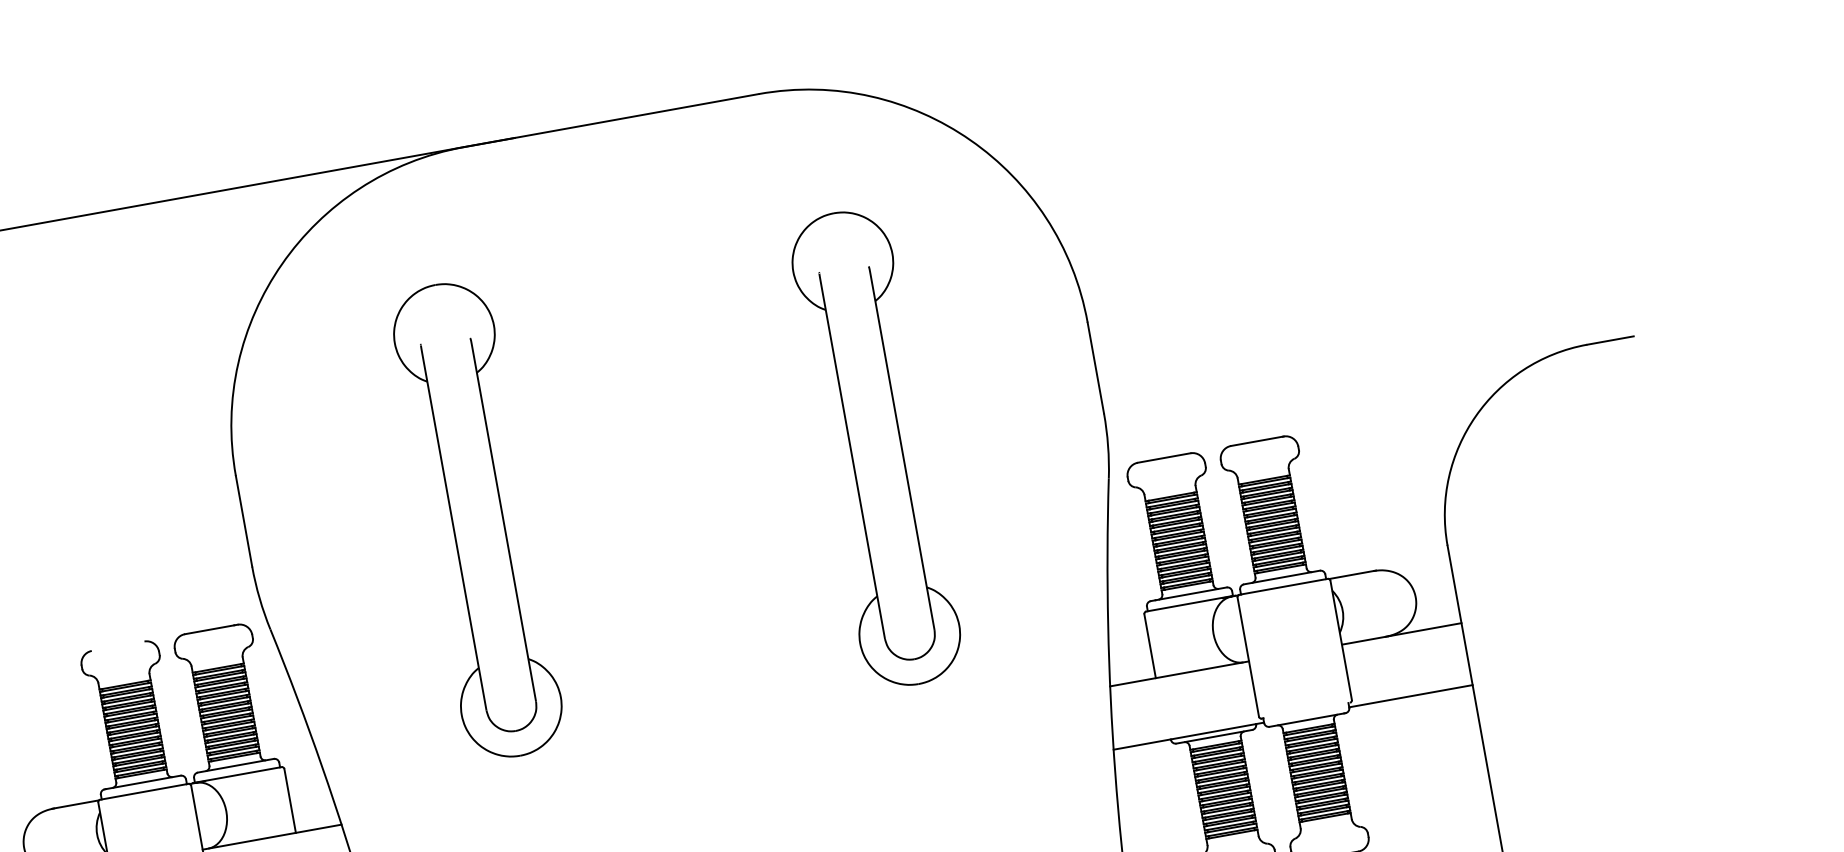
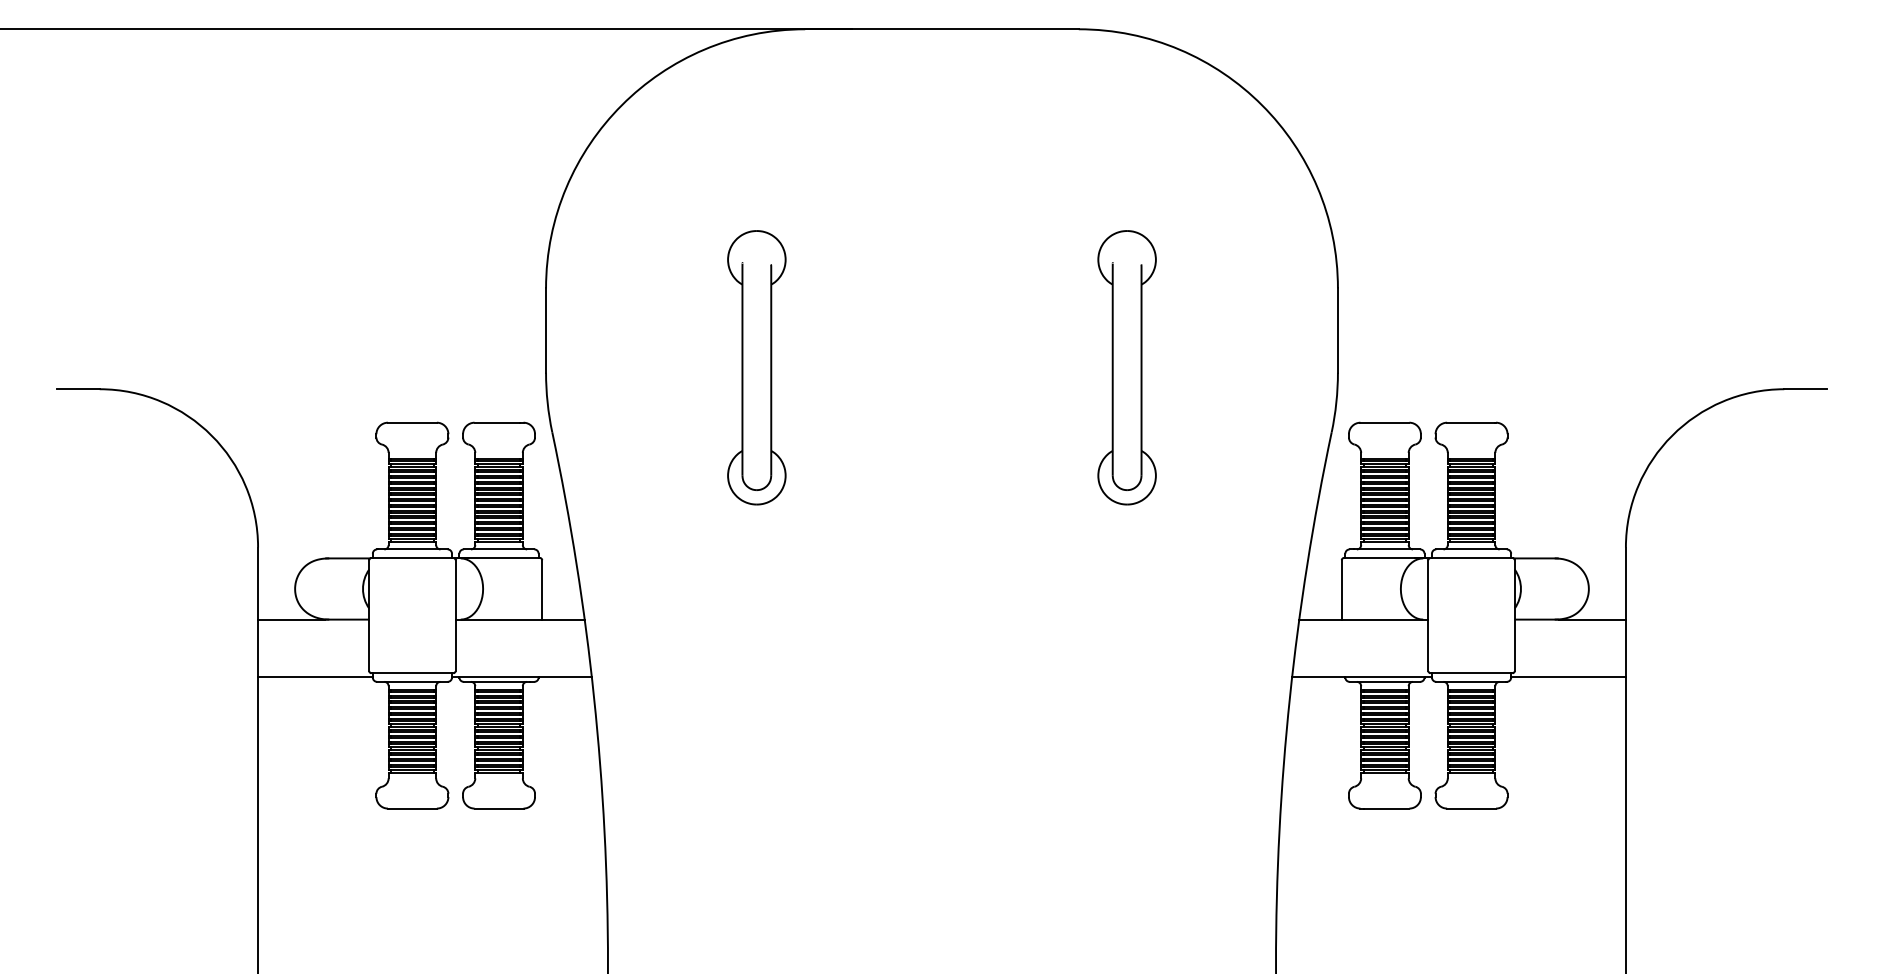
part: (875, 448) -> (1126, 367), size x0.62
part: (477, 520) -> (756, 367), size x0.62
line: (117, 646) -> (411, 422), added
line: (1306, 710) -> (1472, 673), added

